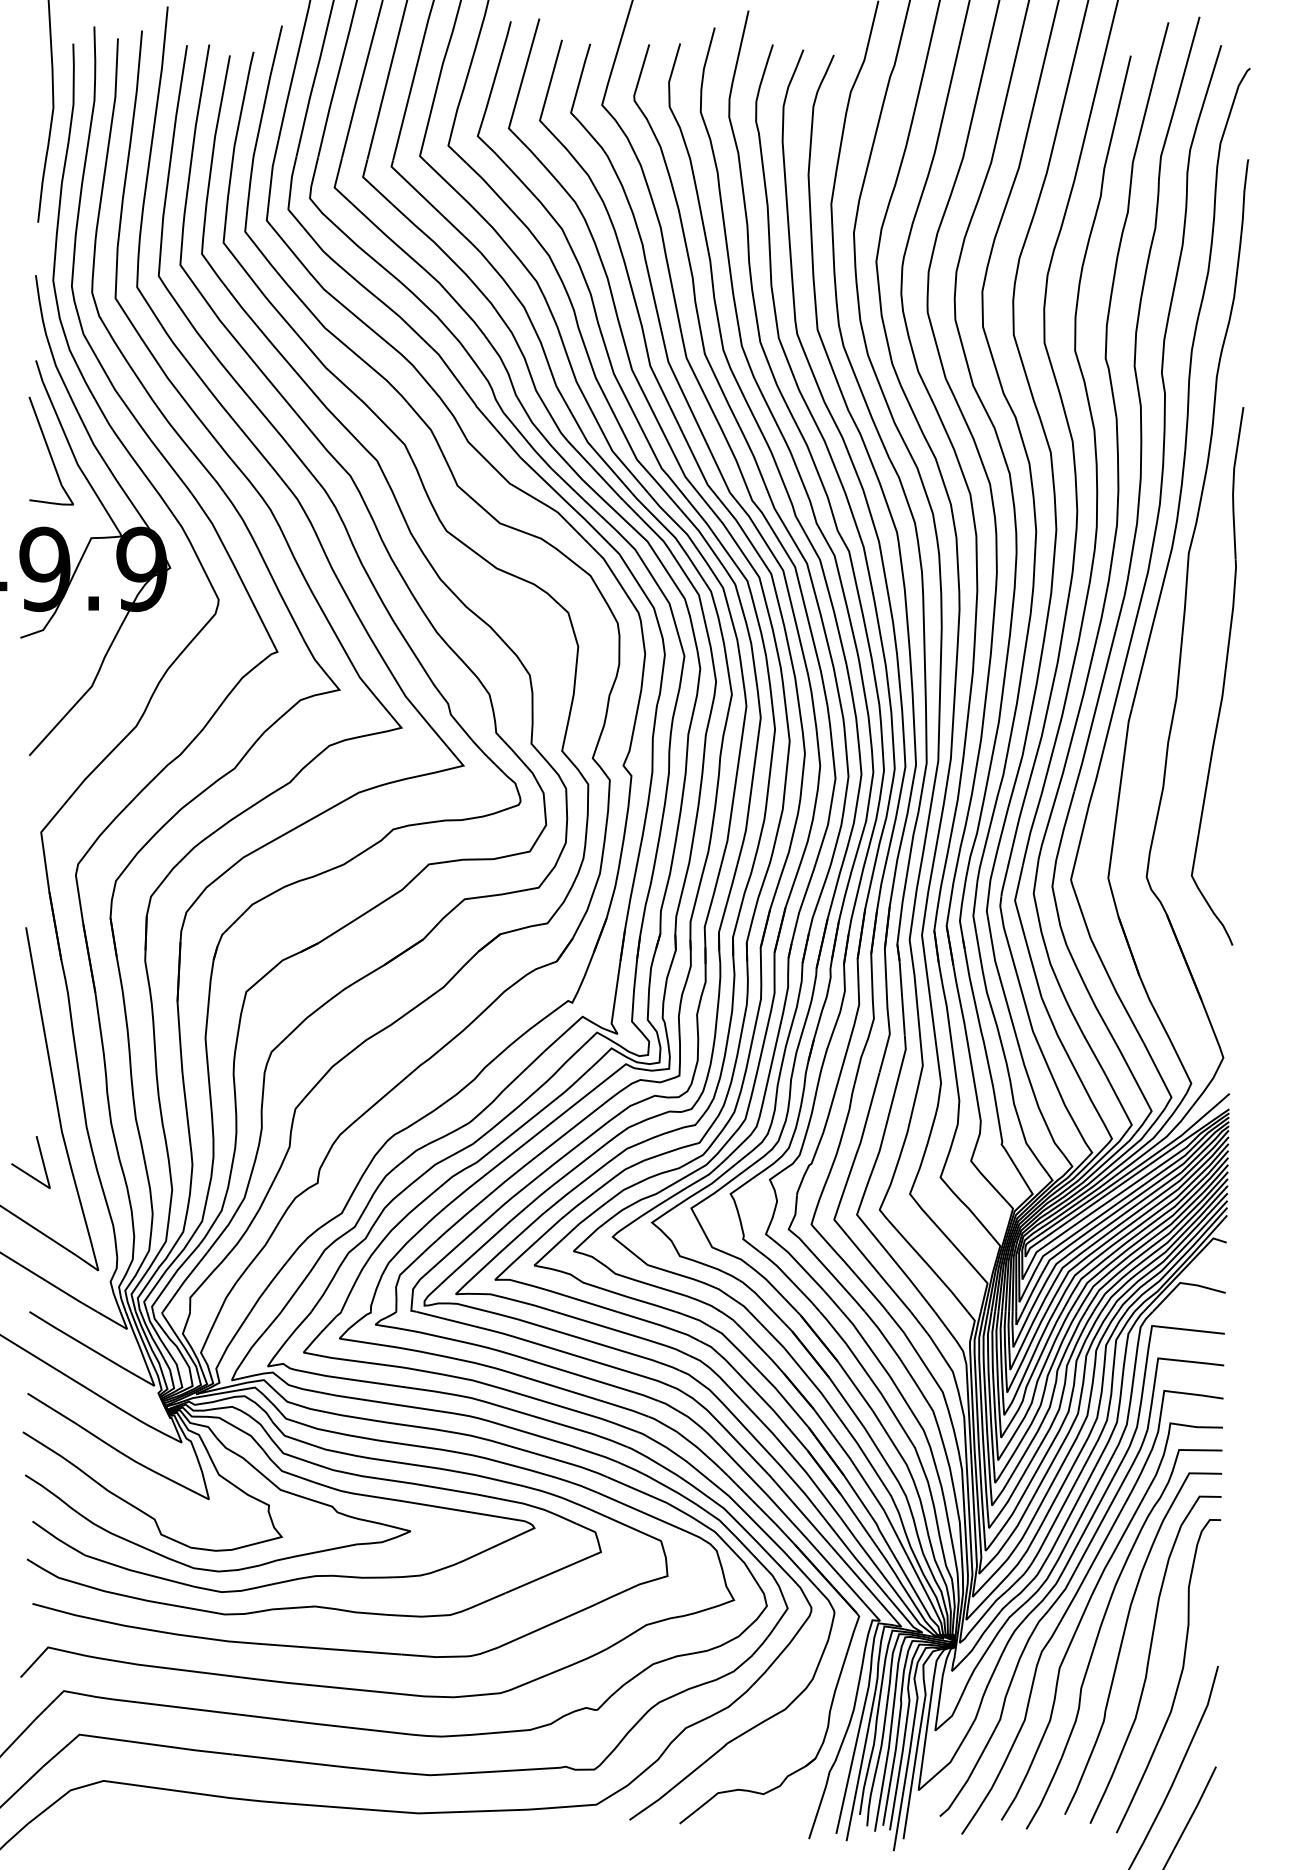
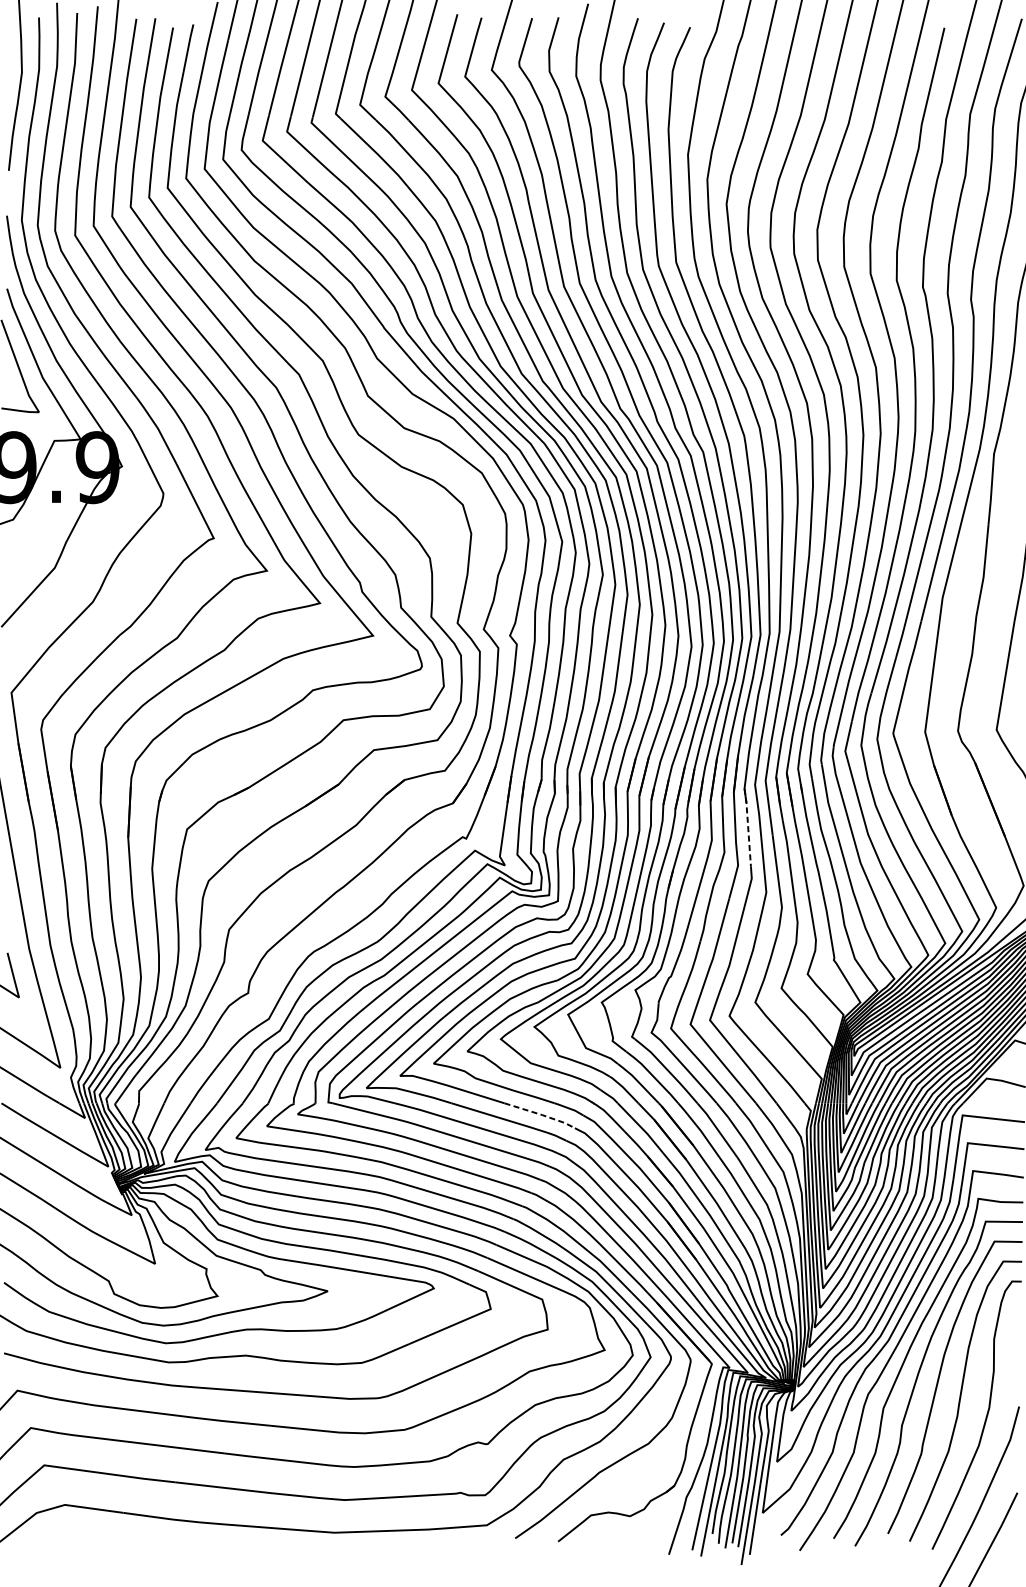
line: (901, 989) -> (748, 827), solid -> dashed
line: (660, 1325) -> (541, 1115), solid -> dashed

